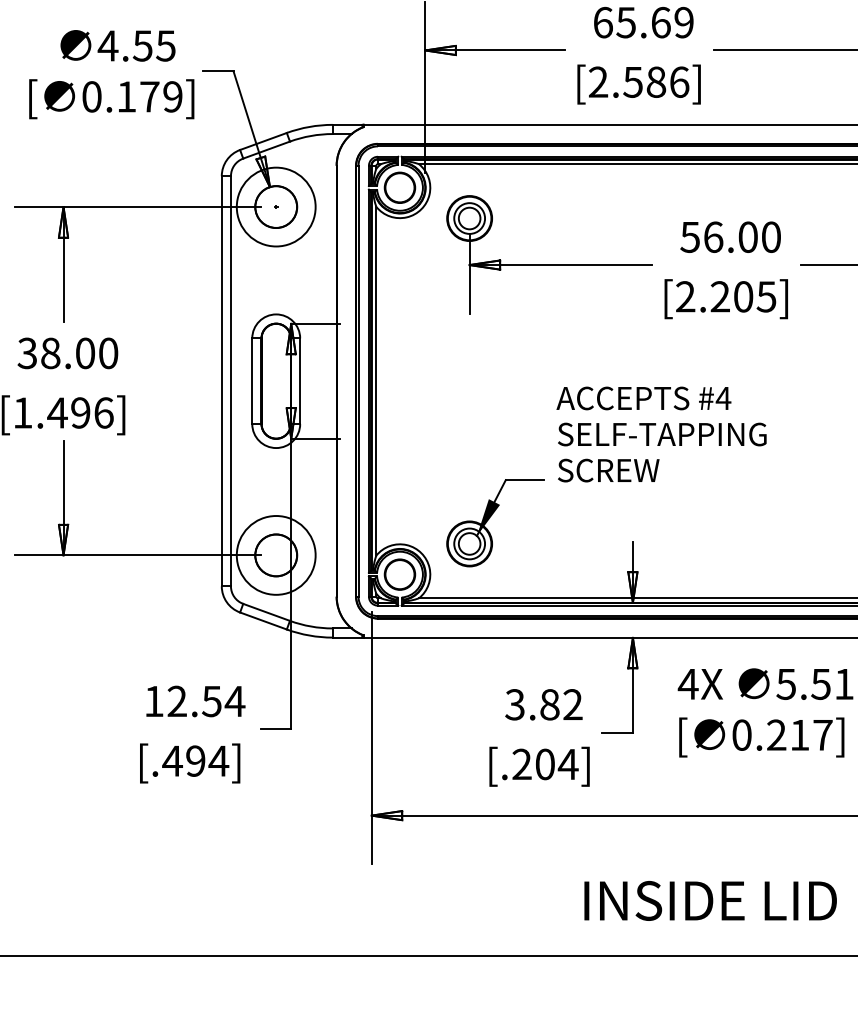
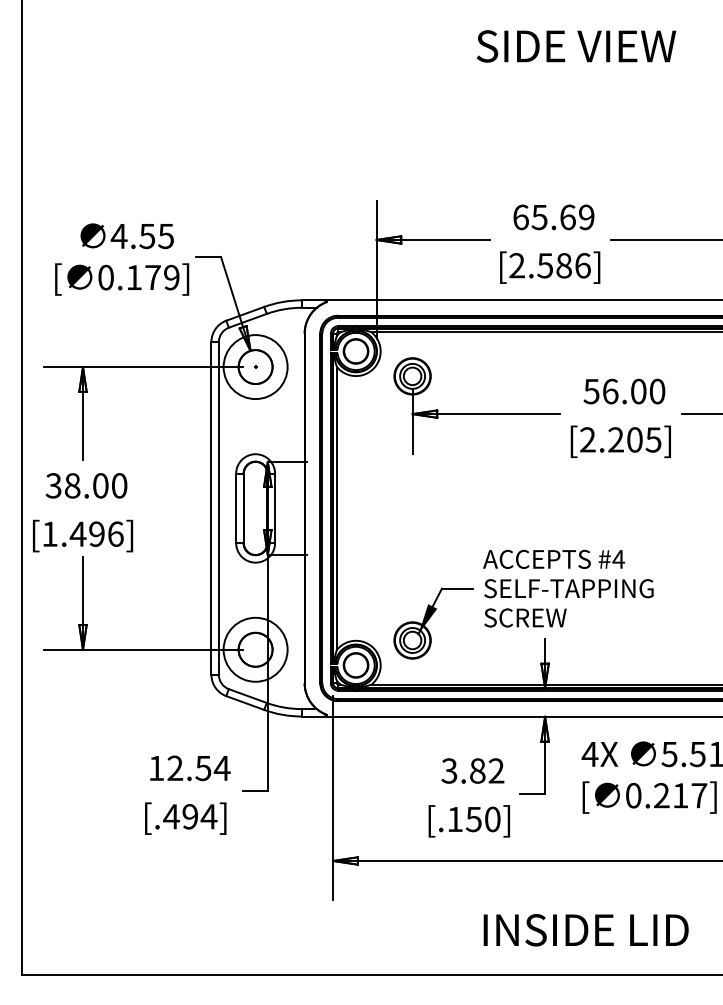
text: (661, 434) -> (568, 588), moved
text: (545, 764) -> (474, 819), [.204] -> [.150]
text: (709, 901) -> (585, 930), moved

